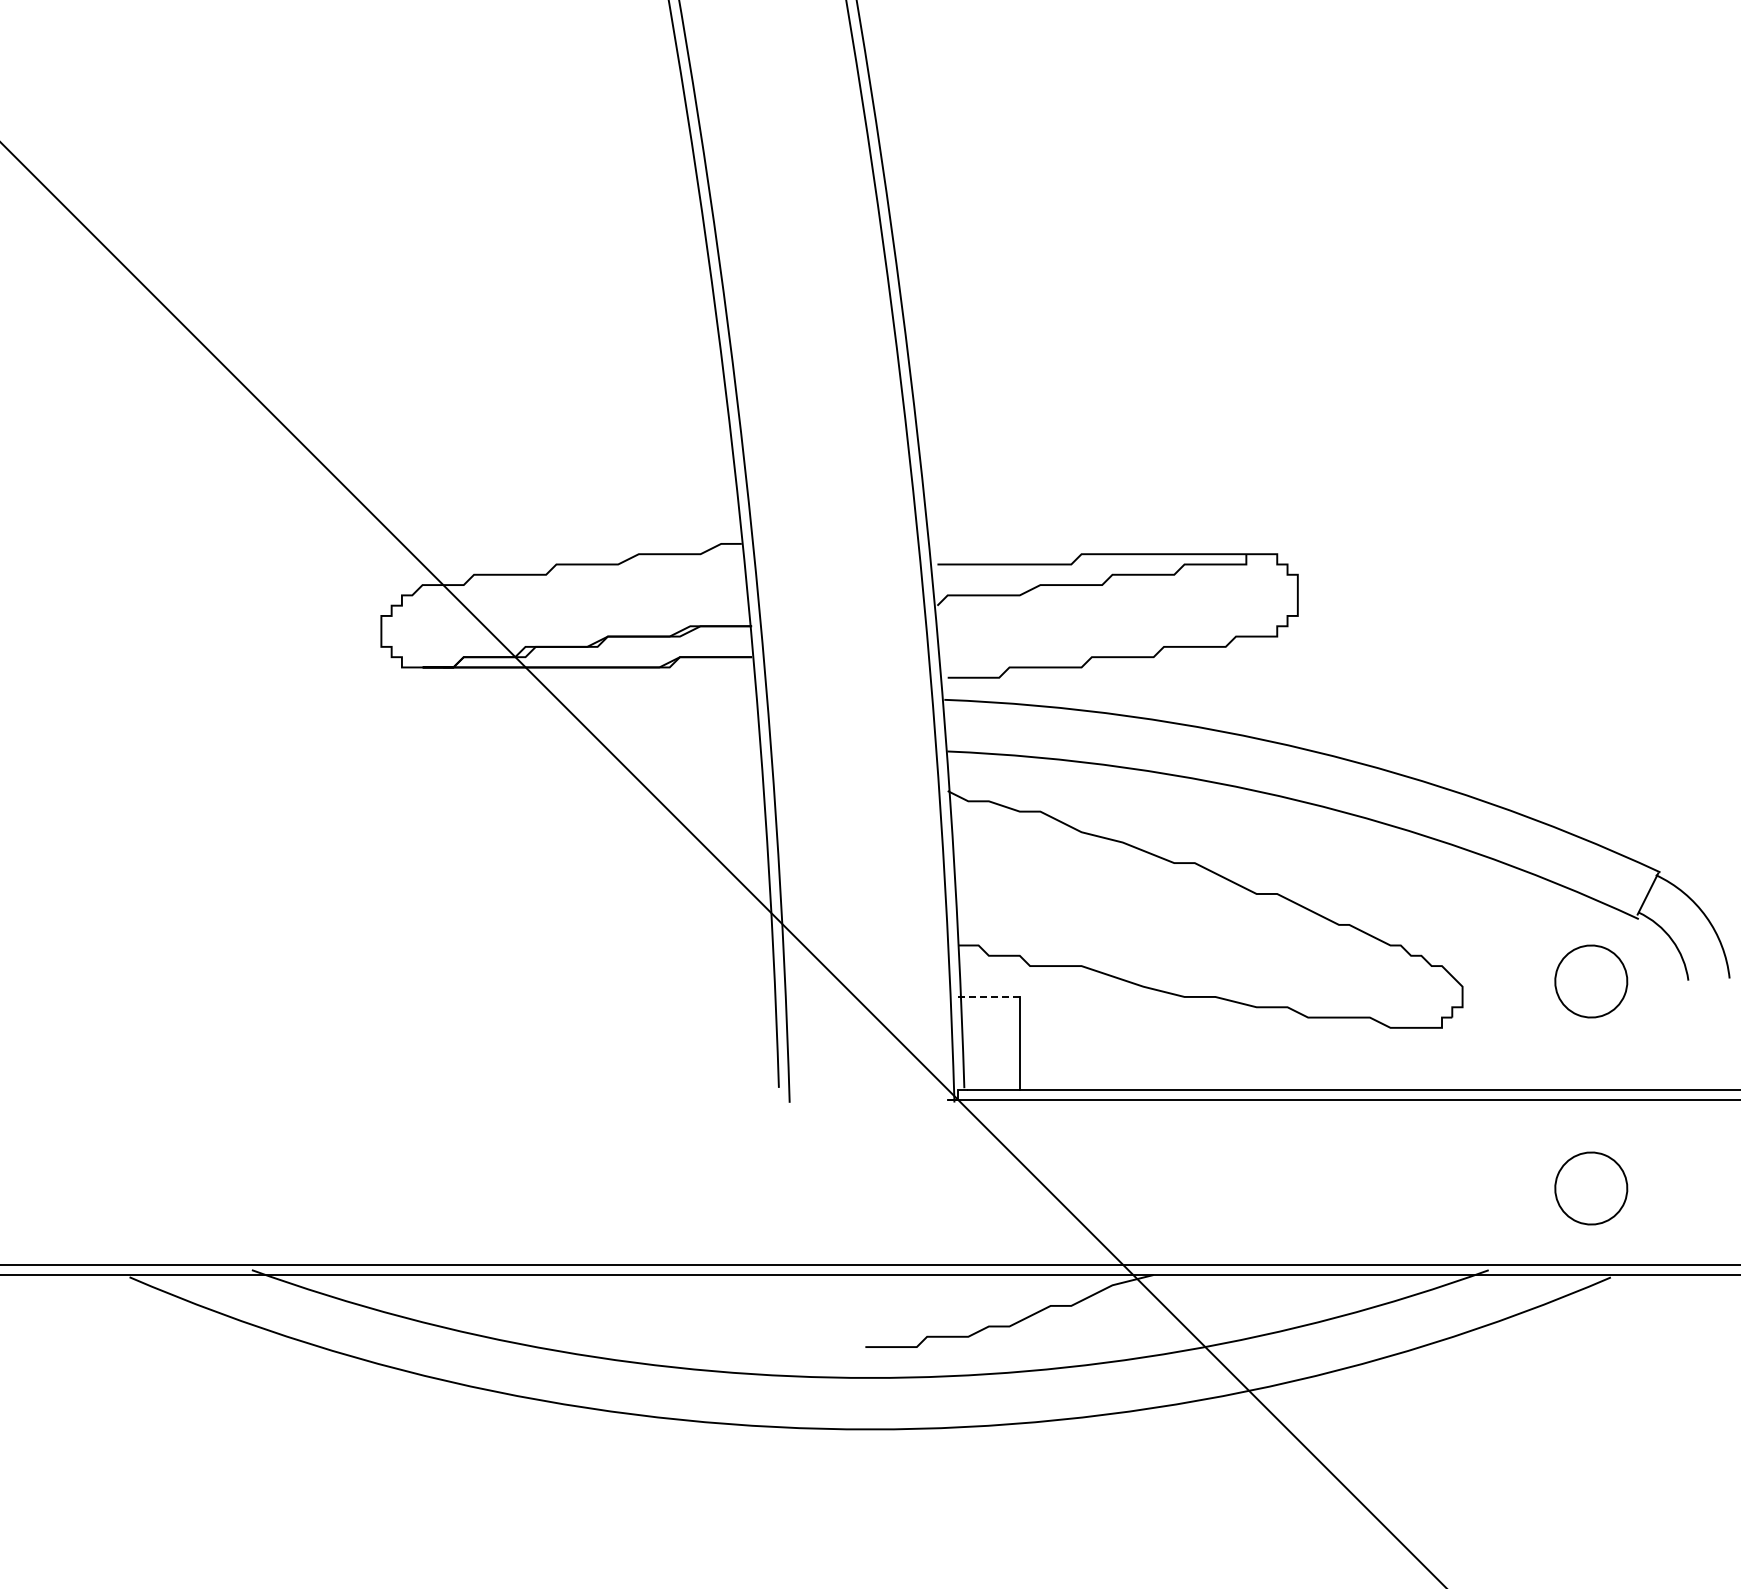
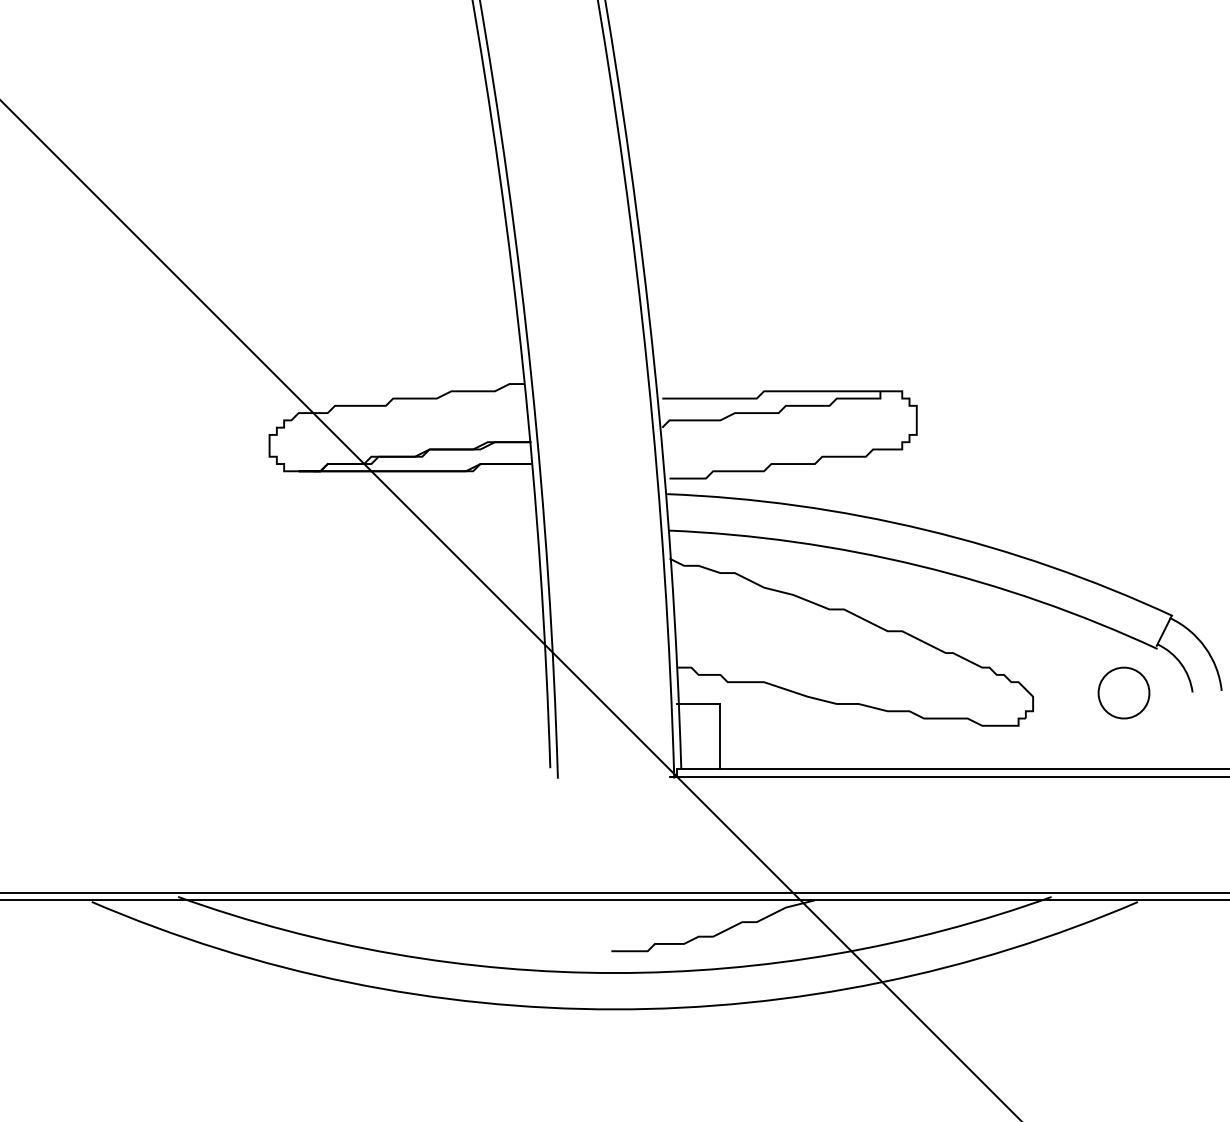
line: (988, 996) -> (698, 703), dashed -> solid
part: (1591, 1188) -> (1124, 839), removed

